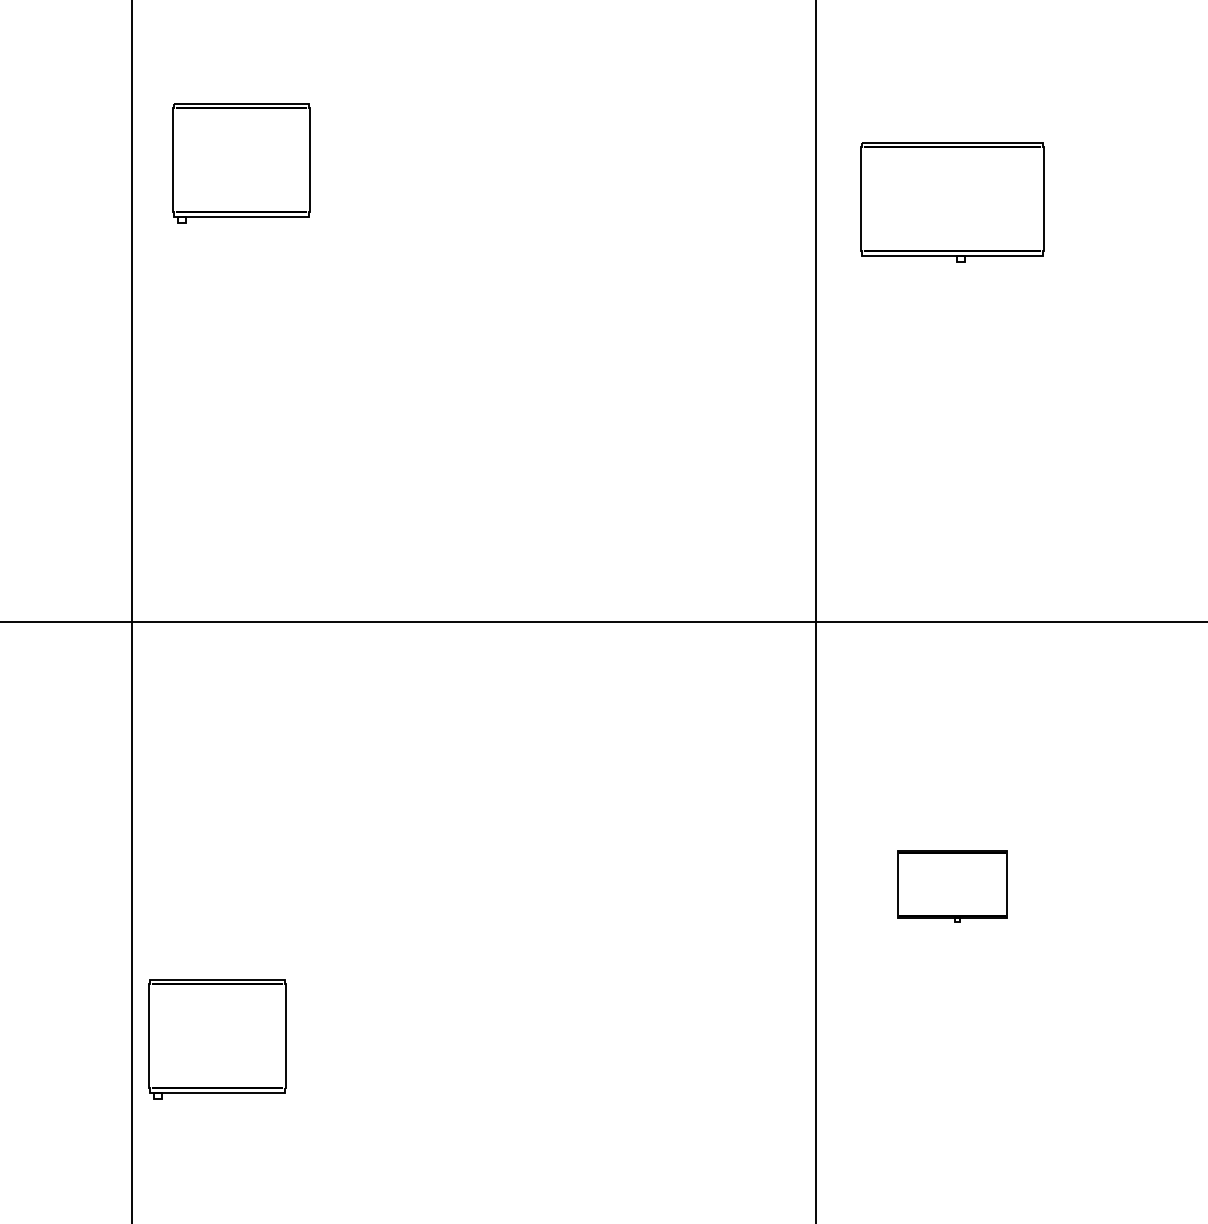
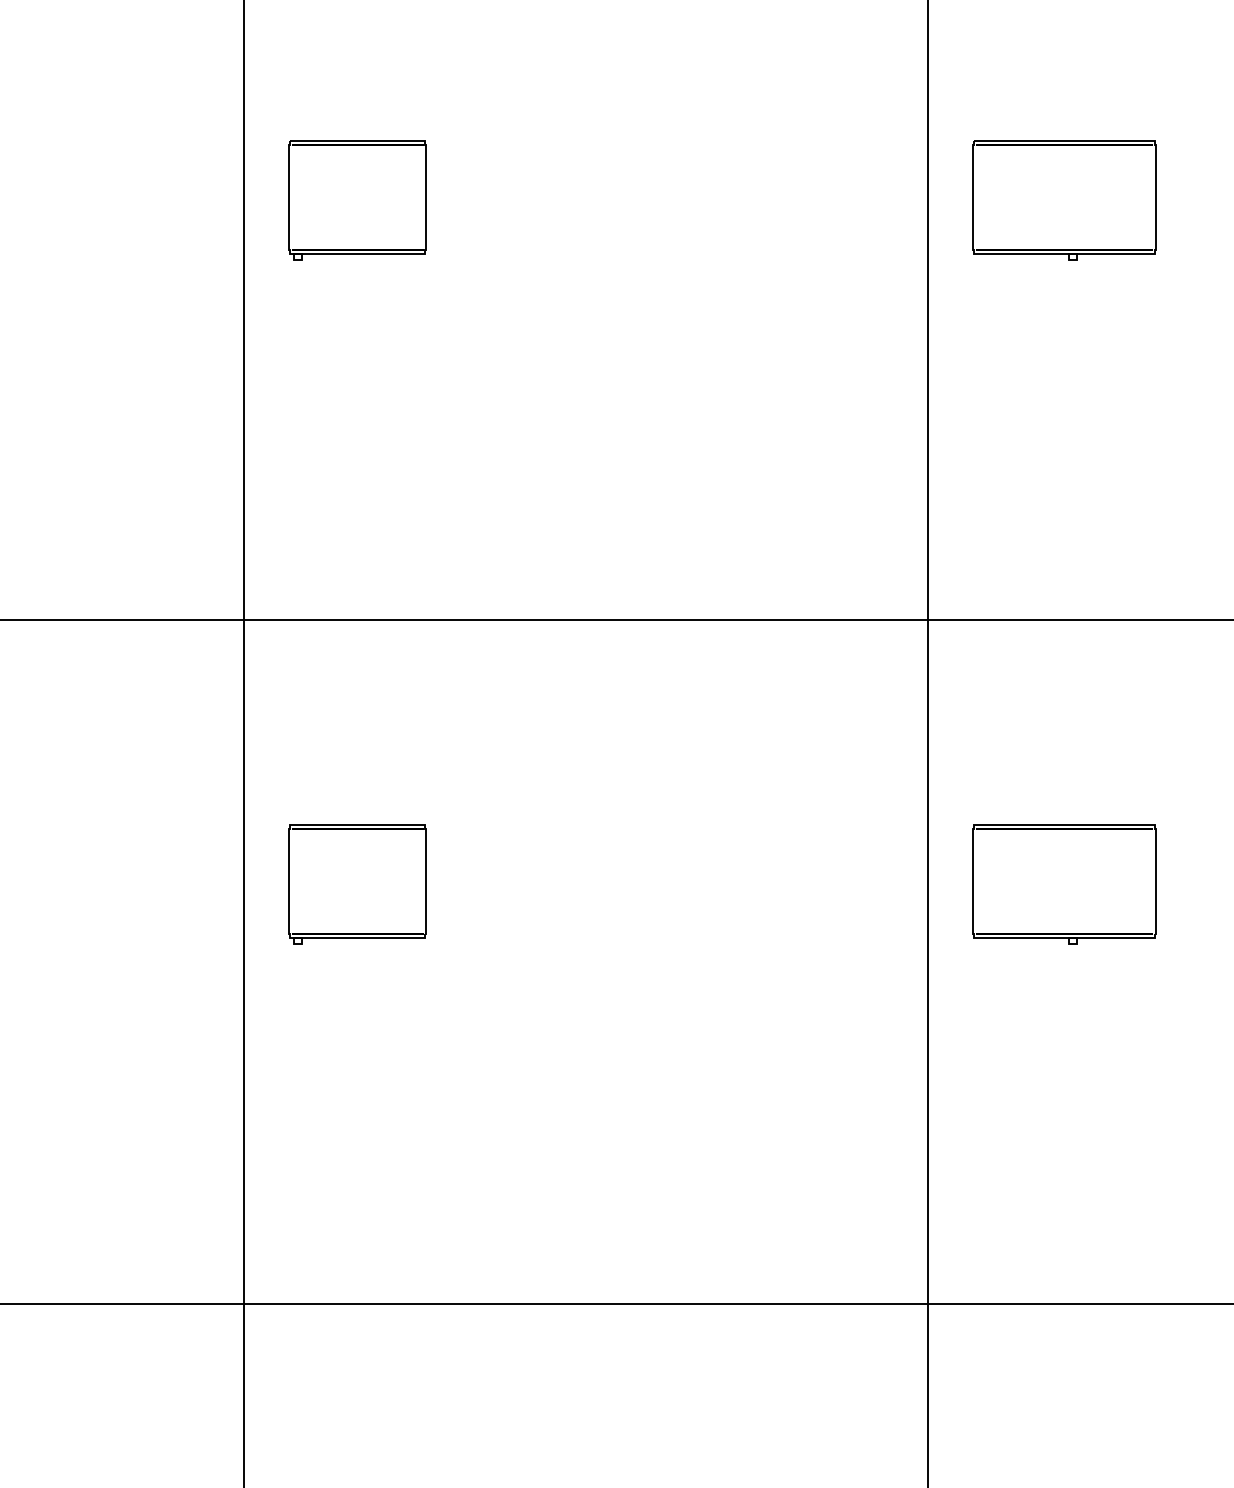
part: (241, 163) -> (357, 200), moved
part: (952, 886) -> (1064, 884), size x1.67
part: (217, 1039) -> (357, 884), moved

